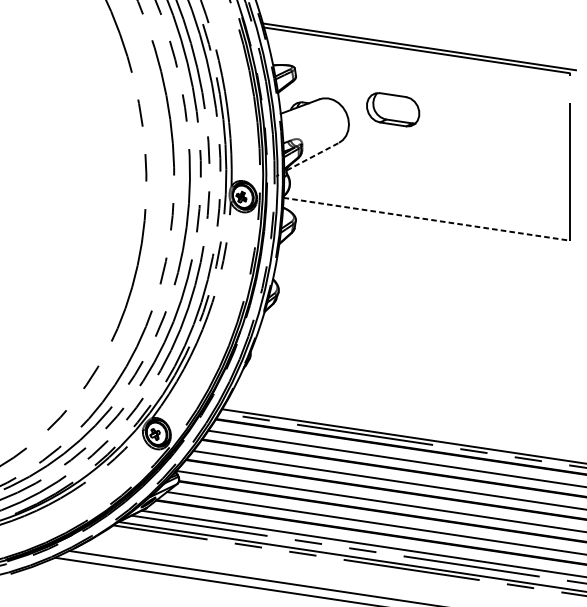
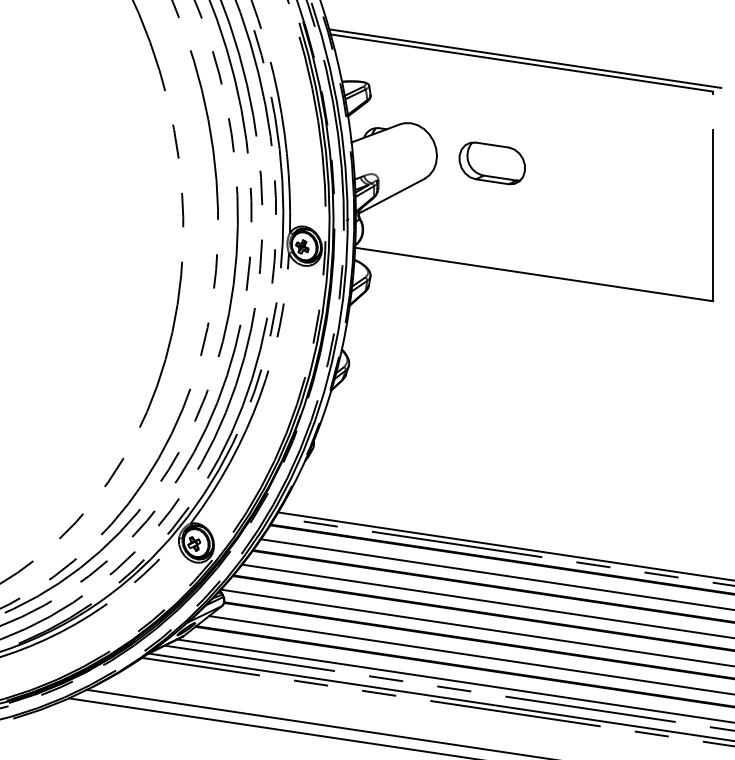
part: (392, 109) -> (491, 163), moved
line: (313, 156) -> (392, 195), dashed -> solid
line: (426, 219) -> (534, 274), dashed -> solid

